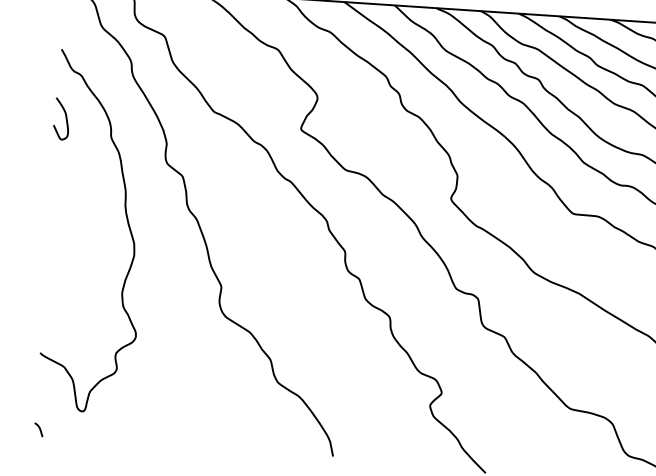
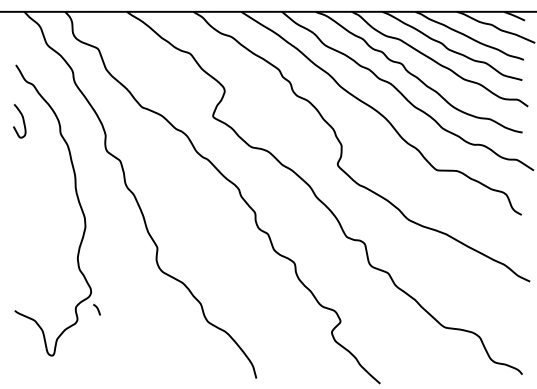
curve: (38, 428) -> (96, 308), moved

